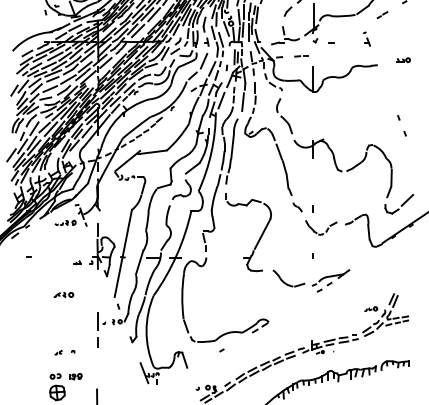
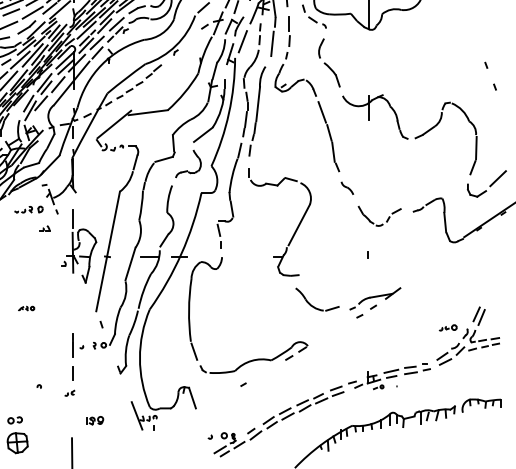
line: (312, 208) -> (367, 189), removed
part: (77, 262) -> (45, 228), moved
part: (311, 280) -> (348, 302), moved
part: (63, 294) -> (25, 307), size x0.6
part: (58, 352) -> (69, 392), moved
part: (75, 376) -> (94, 420), moved

